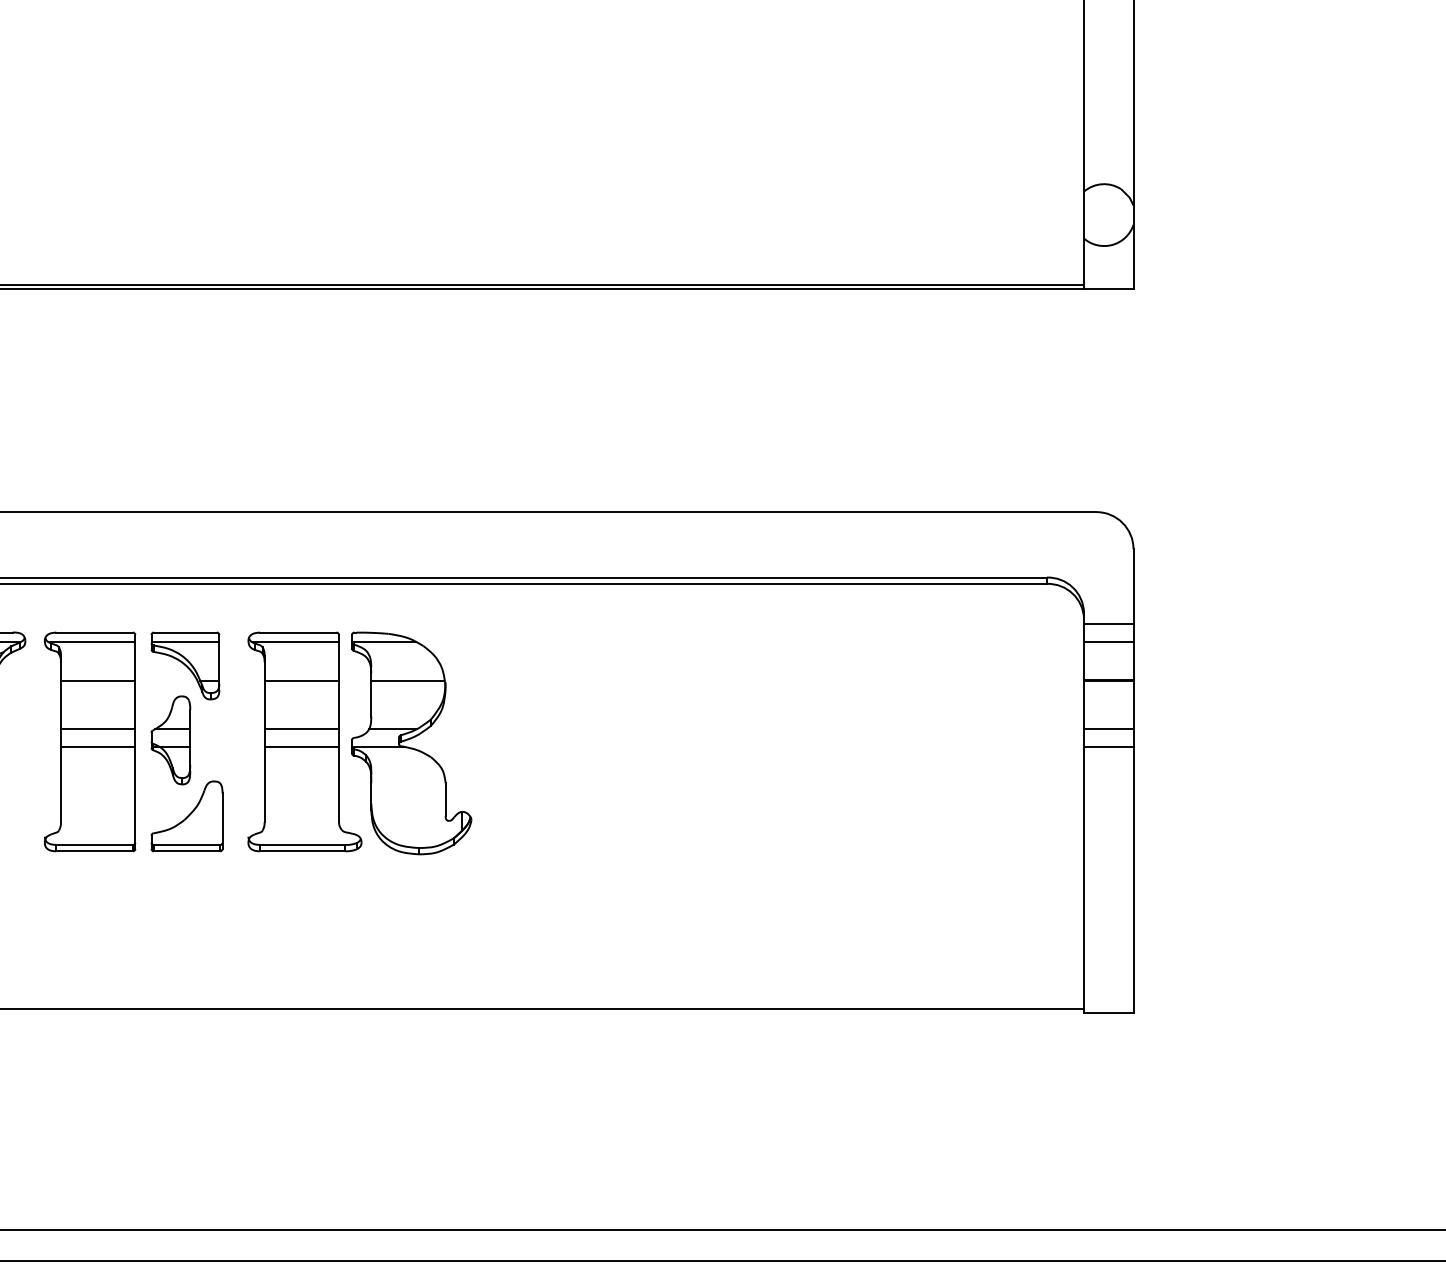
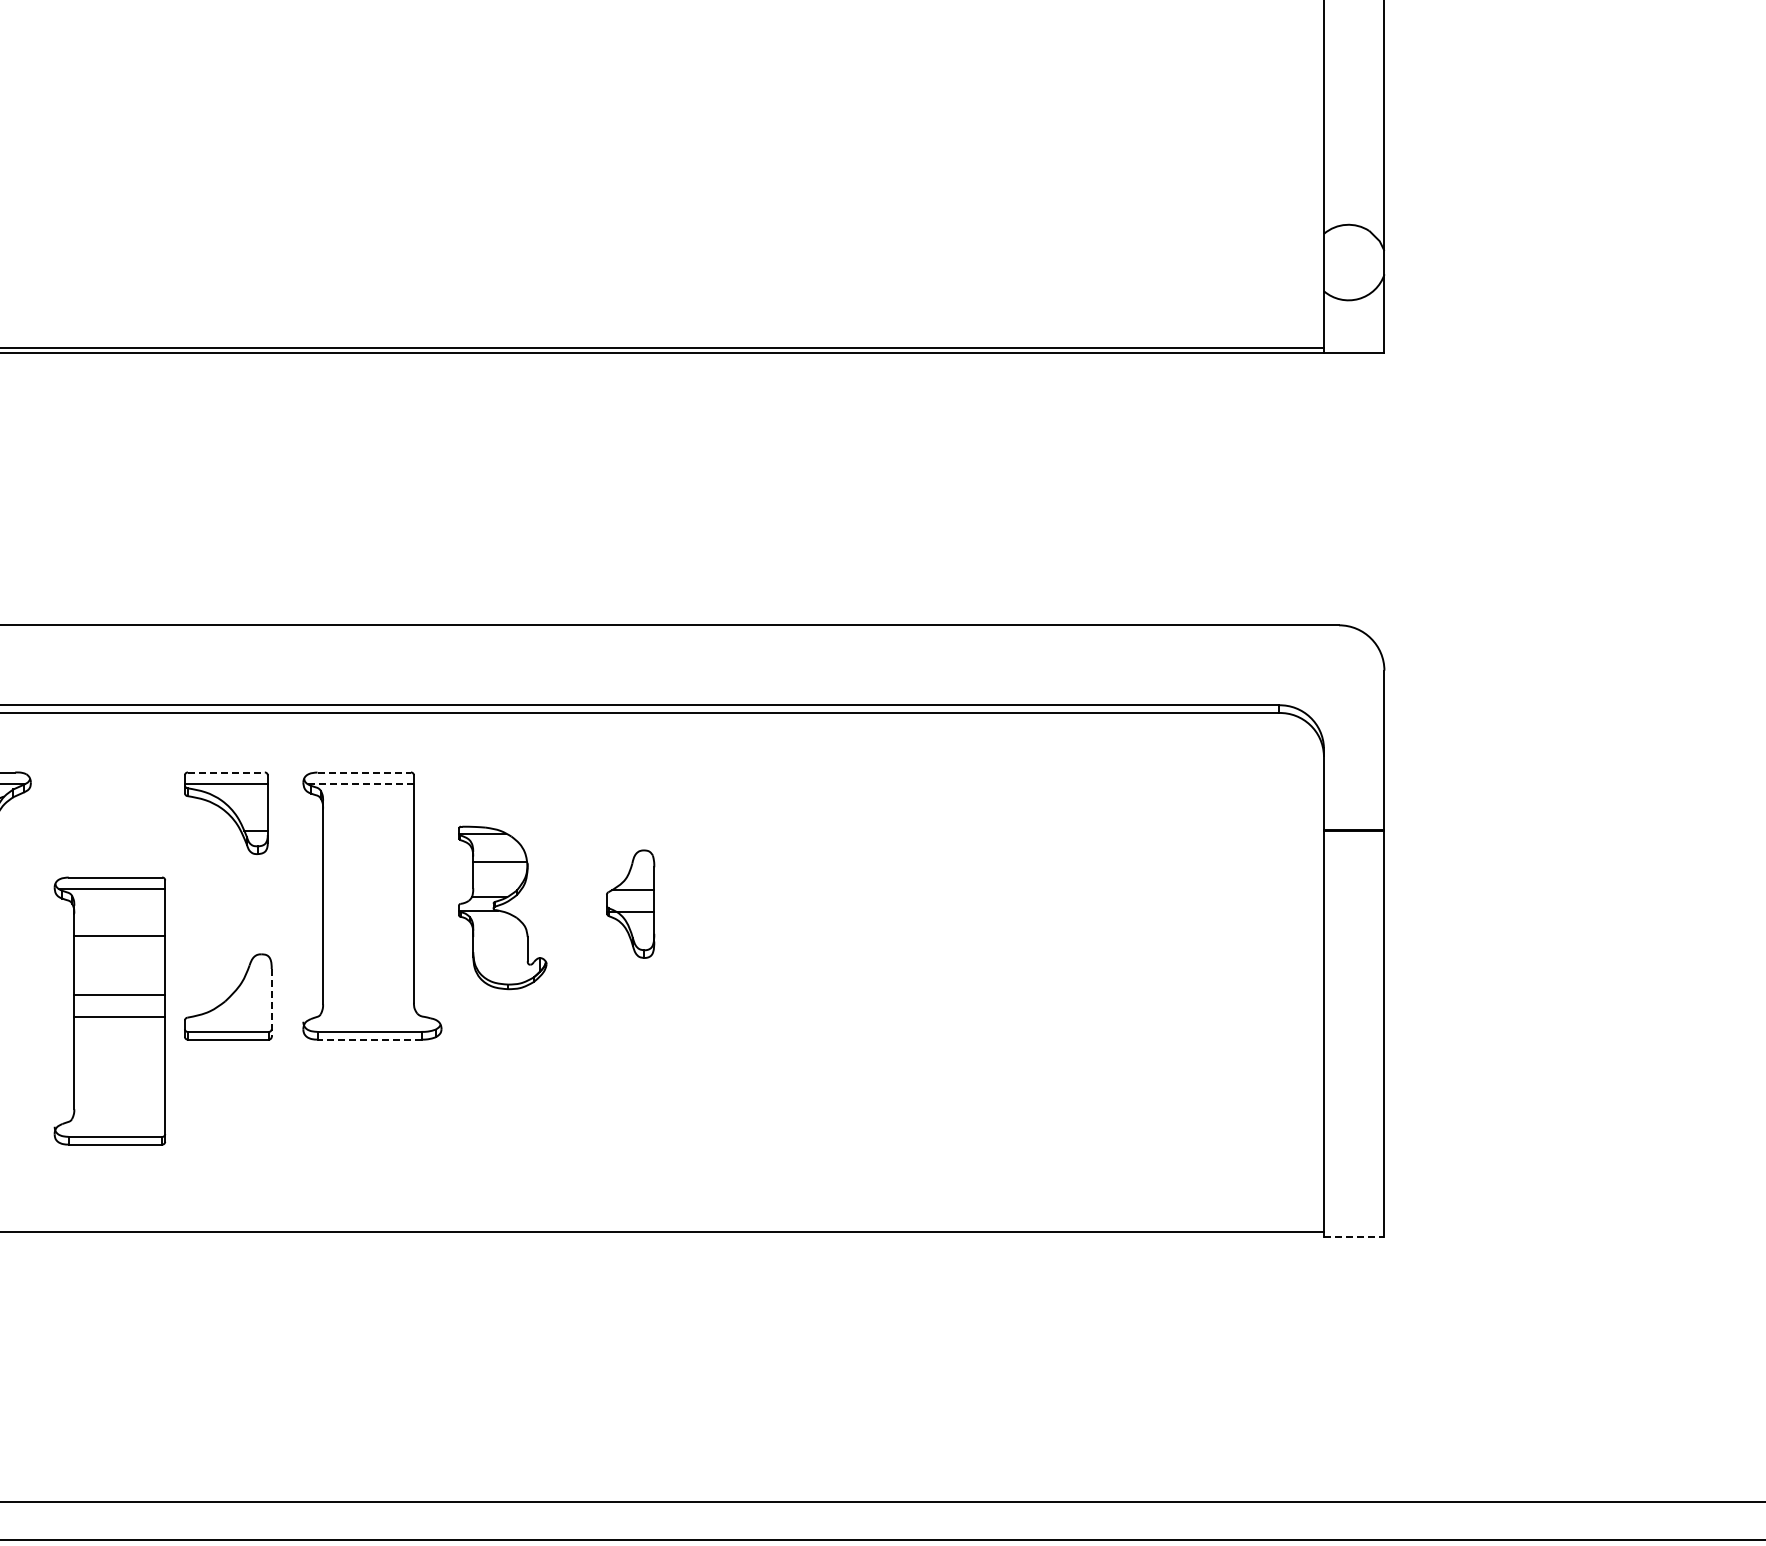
line: (1108, 624) -> (1353, 762), removed
line: (185, 632) -> (226, 772), solid -> dashed
line: (298, 632) -> (364, 772), solid -> dashed
line: (295, 642) -> (360, 784), solid -> dashed
line: (1108, 642) -> (1353, 784), removed
line: (301, 680) -> (368, 831), removed
line: (301, 728) -> (368, 889), removed
line: (1108, 728) -> (1353, 889), removed
part: (170, 739) -> (630, 903), moved
part: (89, 741) -> (109, 1010), moved
part: (411, 743) -> (502, 907), size x0.6
line: (301, 747) -> (368, 912), removed
line: (1108, 747) -> (1353, 912), removed
line: (222, 820) -> (271, 1002), solid -> dashed
line: (302, 851) -> (369, 1039), solid -> dashed
line: (1109, 1013) -> (1354, 1237), solid -> dashed

